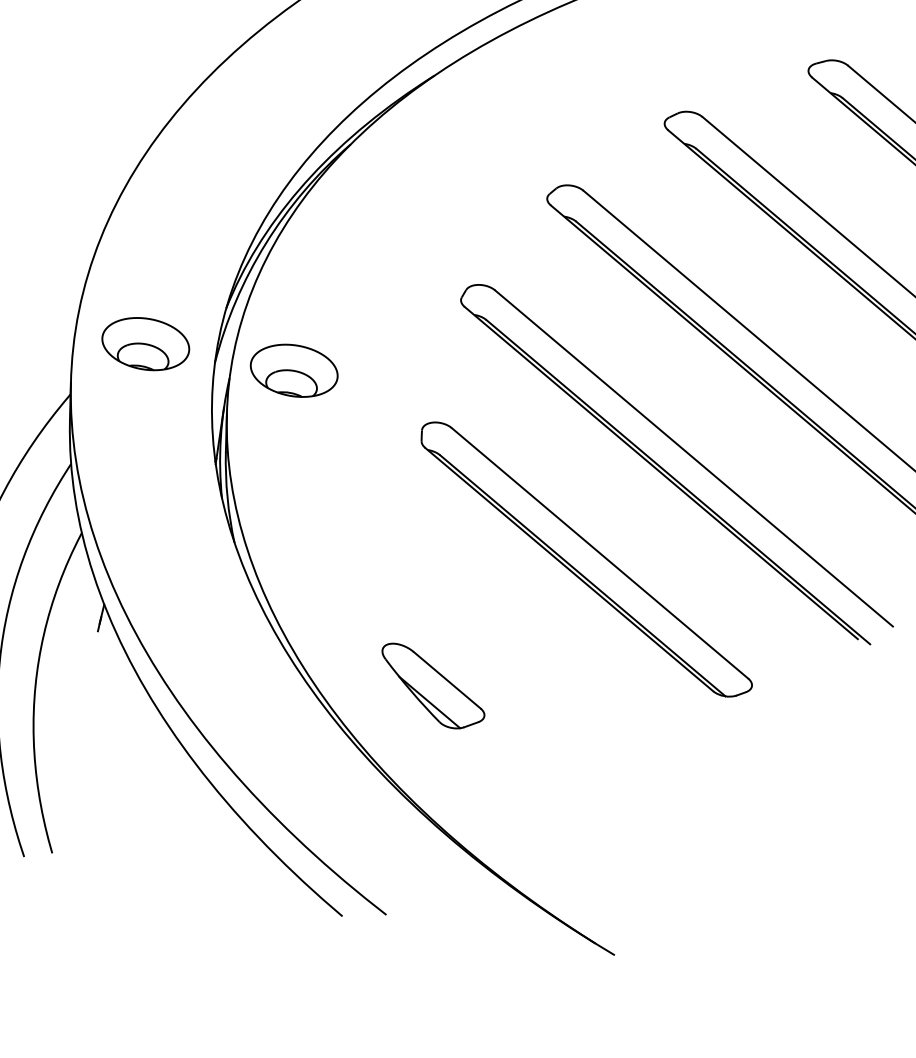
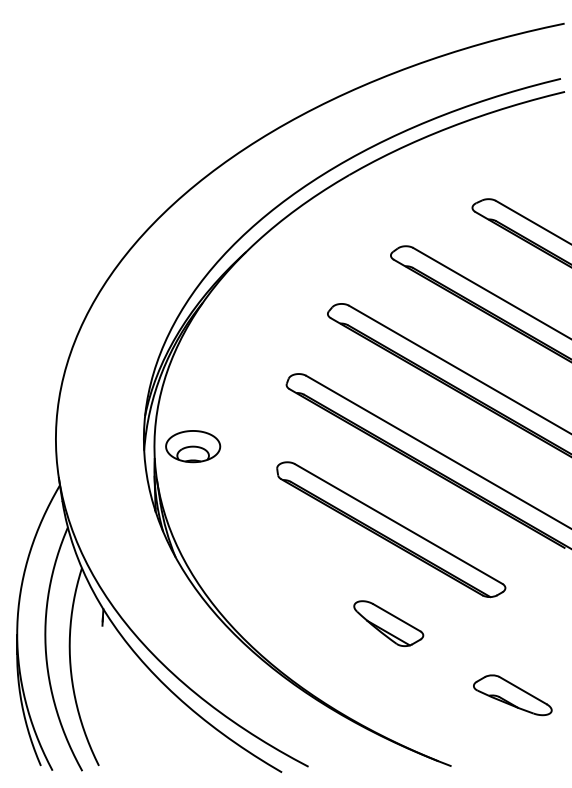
part: (146, 344) -> (100, 446), removed
part: (432, 687) -> (388, 623), moved
part: (732, 859) -> (512, 695), added

